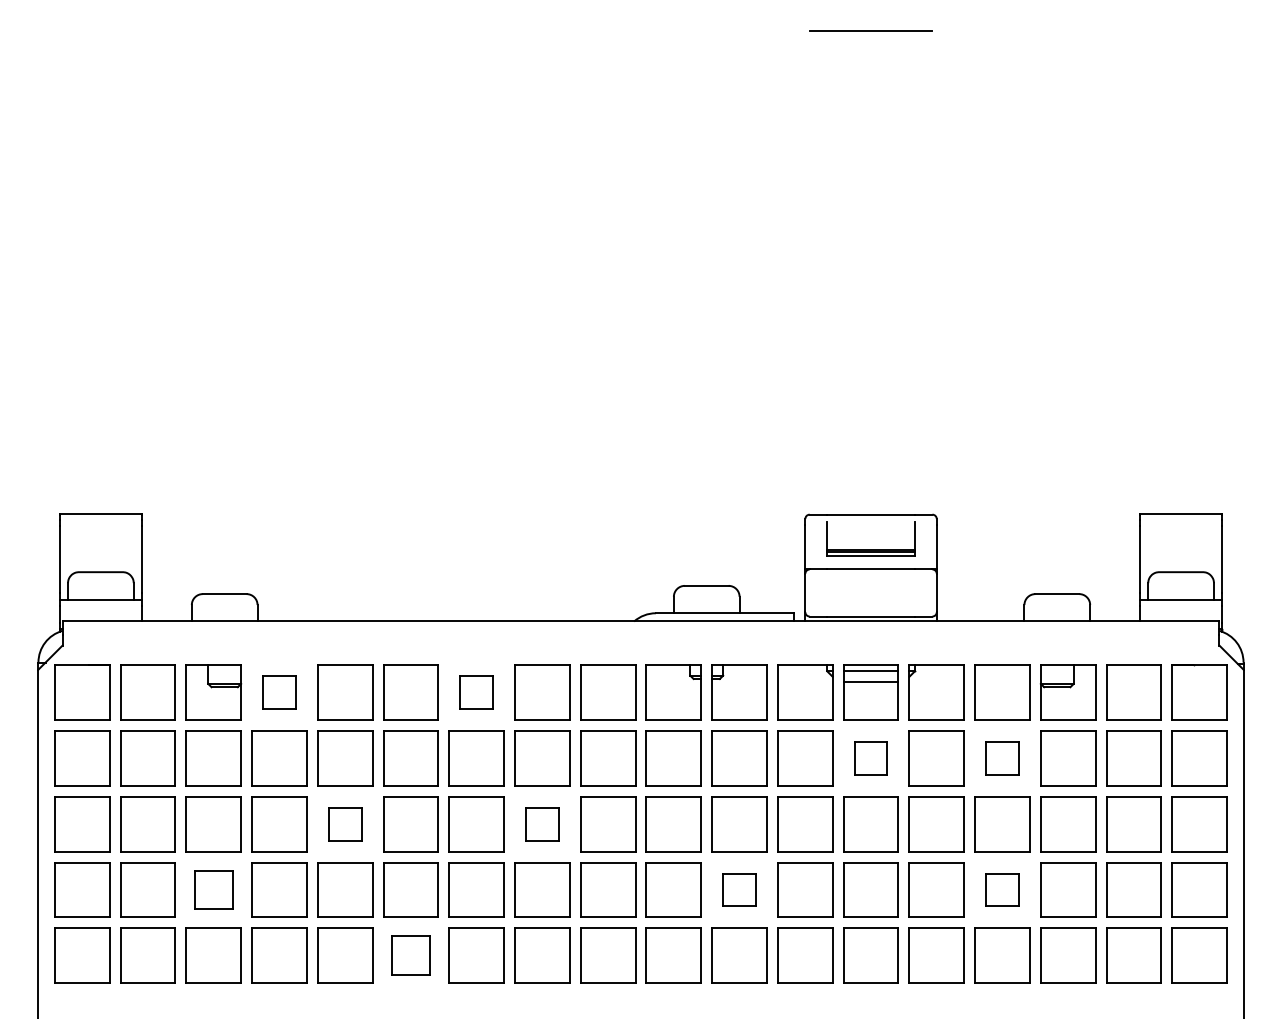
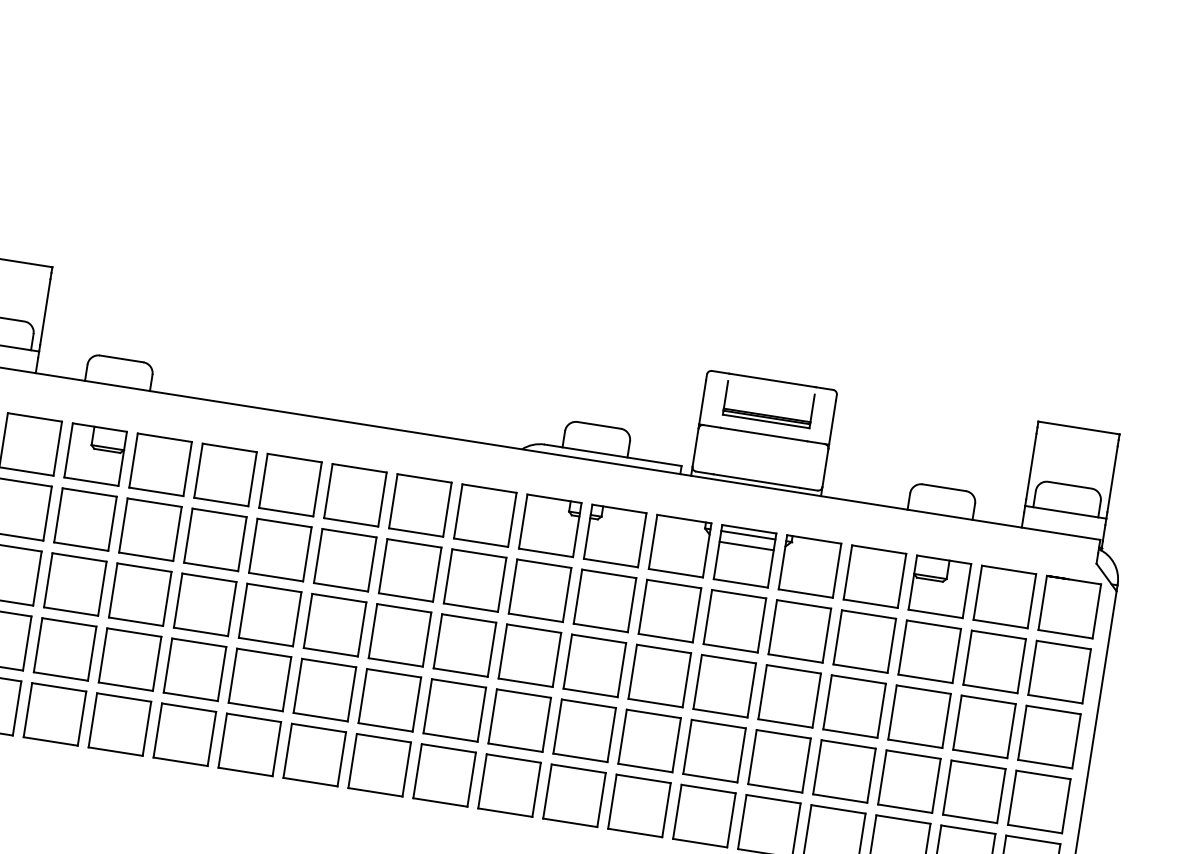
part: (279, 692) -> (160, 464), size x1.67
part: (476, 692) -> (355, 495), size x1.67
part: (870, 758) -> (734, 621), size x1.67
part: (1002, 758) -> (864, 641), size x1.67
part: (345, 824) -> (205, 605), size x1.67
part: (542, 824) -> (400, 635), size x1.67
part: (213, 889) -> (64, 649), size x1.43
part: (739, 889) -> (584, 730), size x1.67
part: (1002, 889) -> (844, 771), size x1.67
part: (410, 955) -> (249, 744), size x1.43

